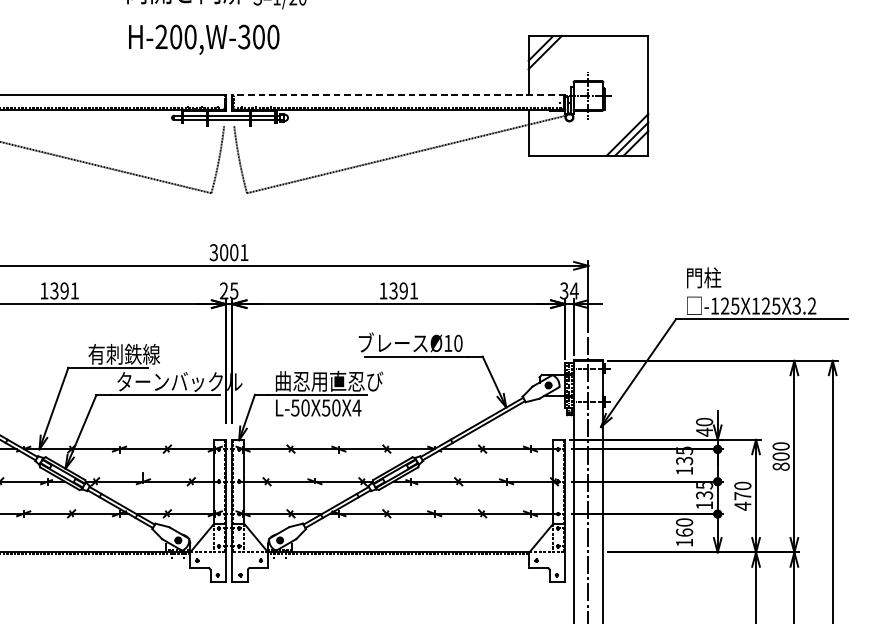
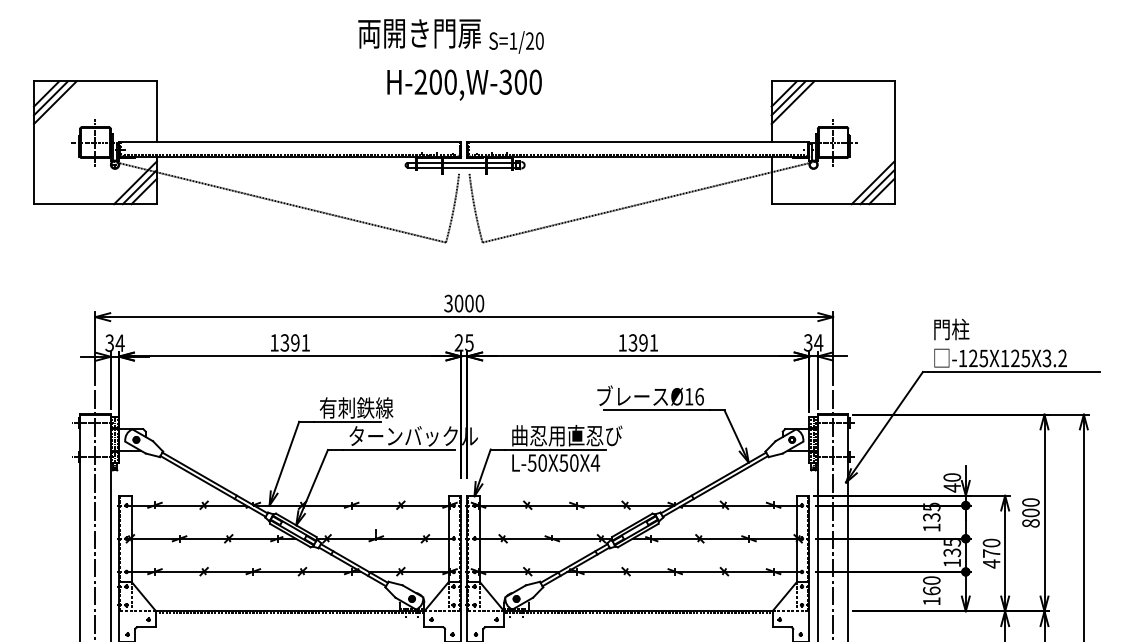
text: (204, 39) -> (464, 84), moved
line: (548, 56) -> (792, 102), added
line: (397, 95) -> (637, 142), dashed -> solid
text: (244, 252) -> (479, 303), 3001 -> 3000
text: (458, 343) -> (699, 396), Ø10 -> Ø16

